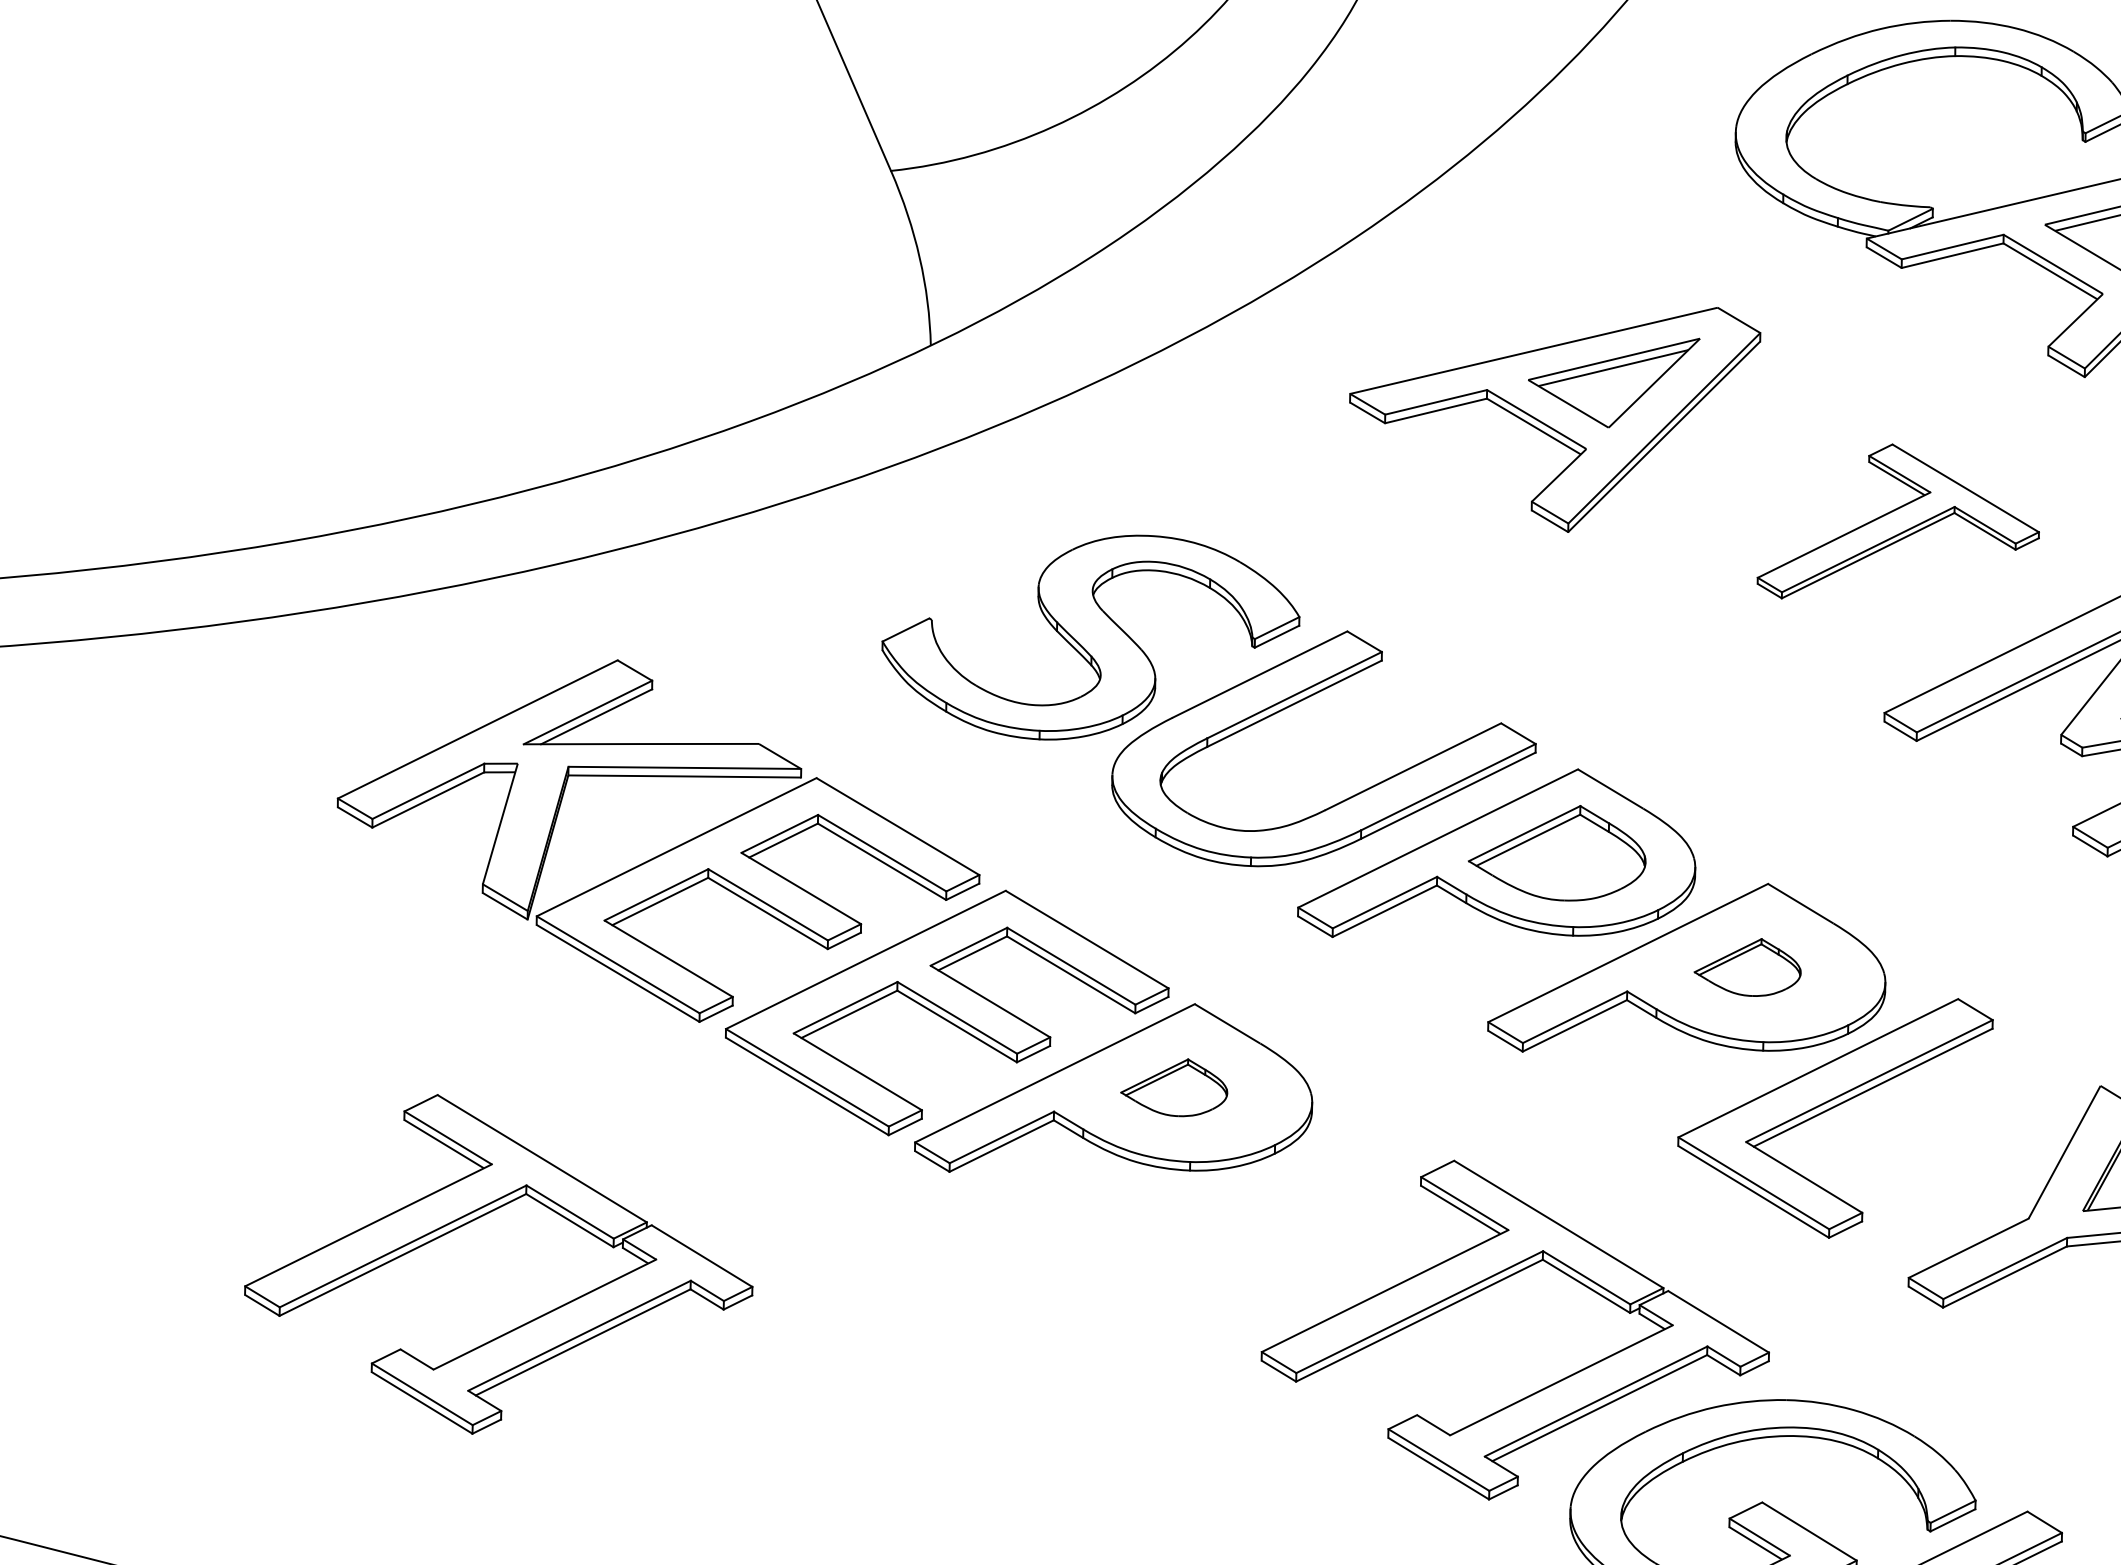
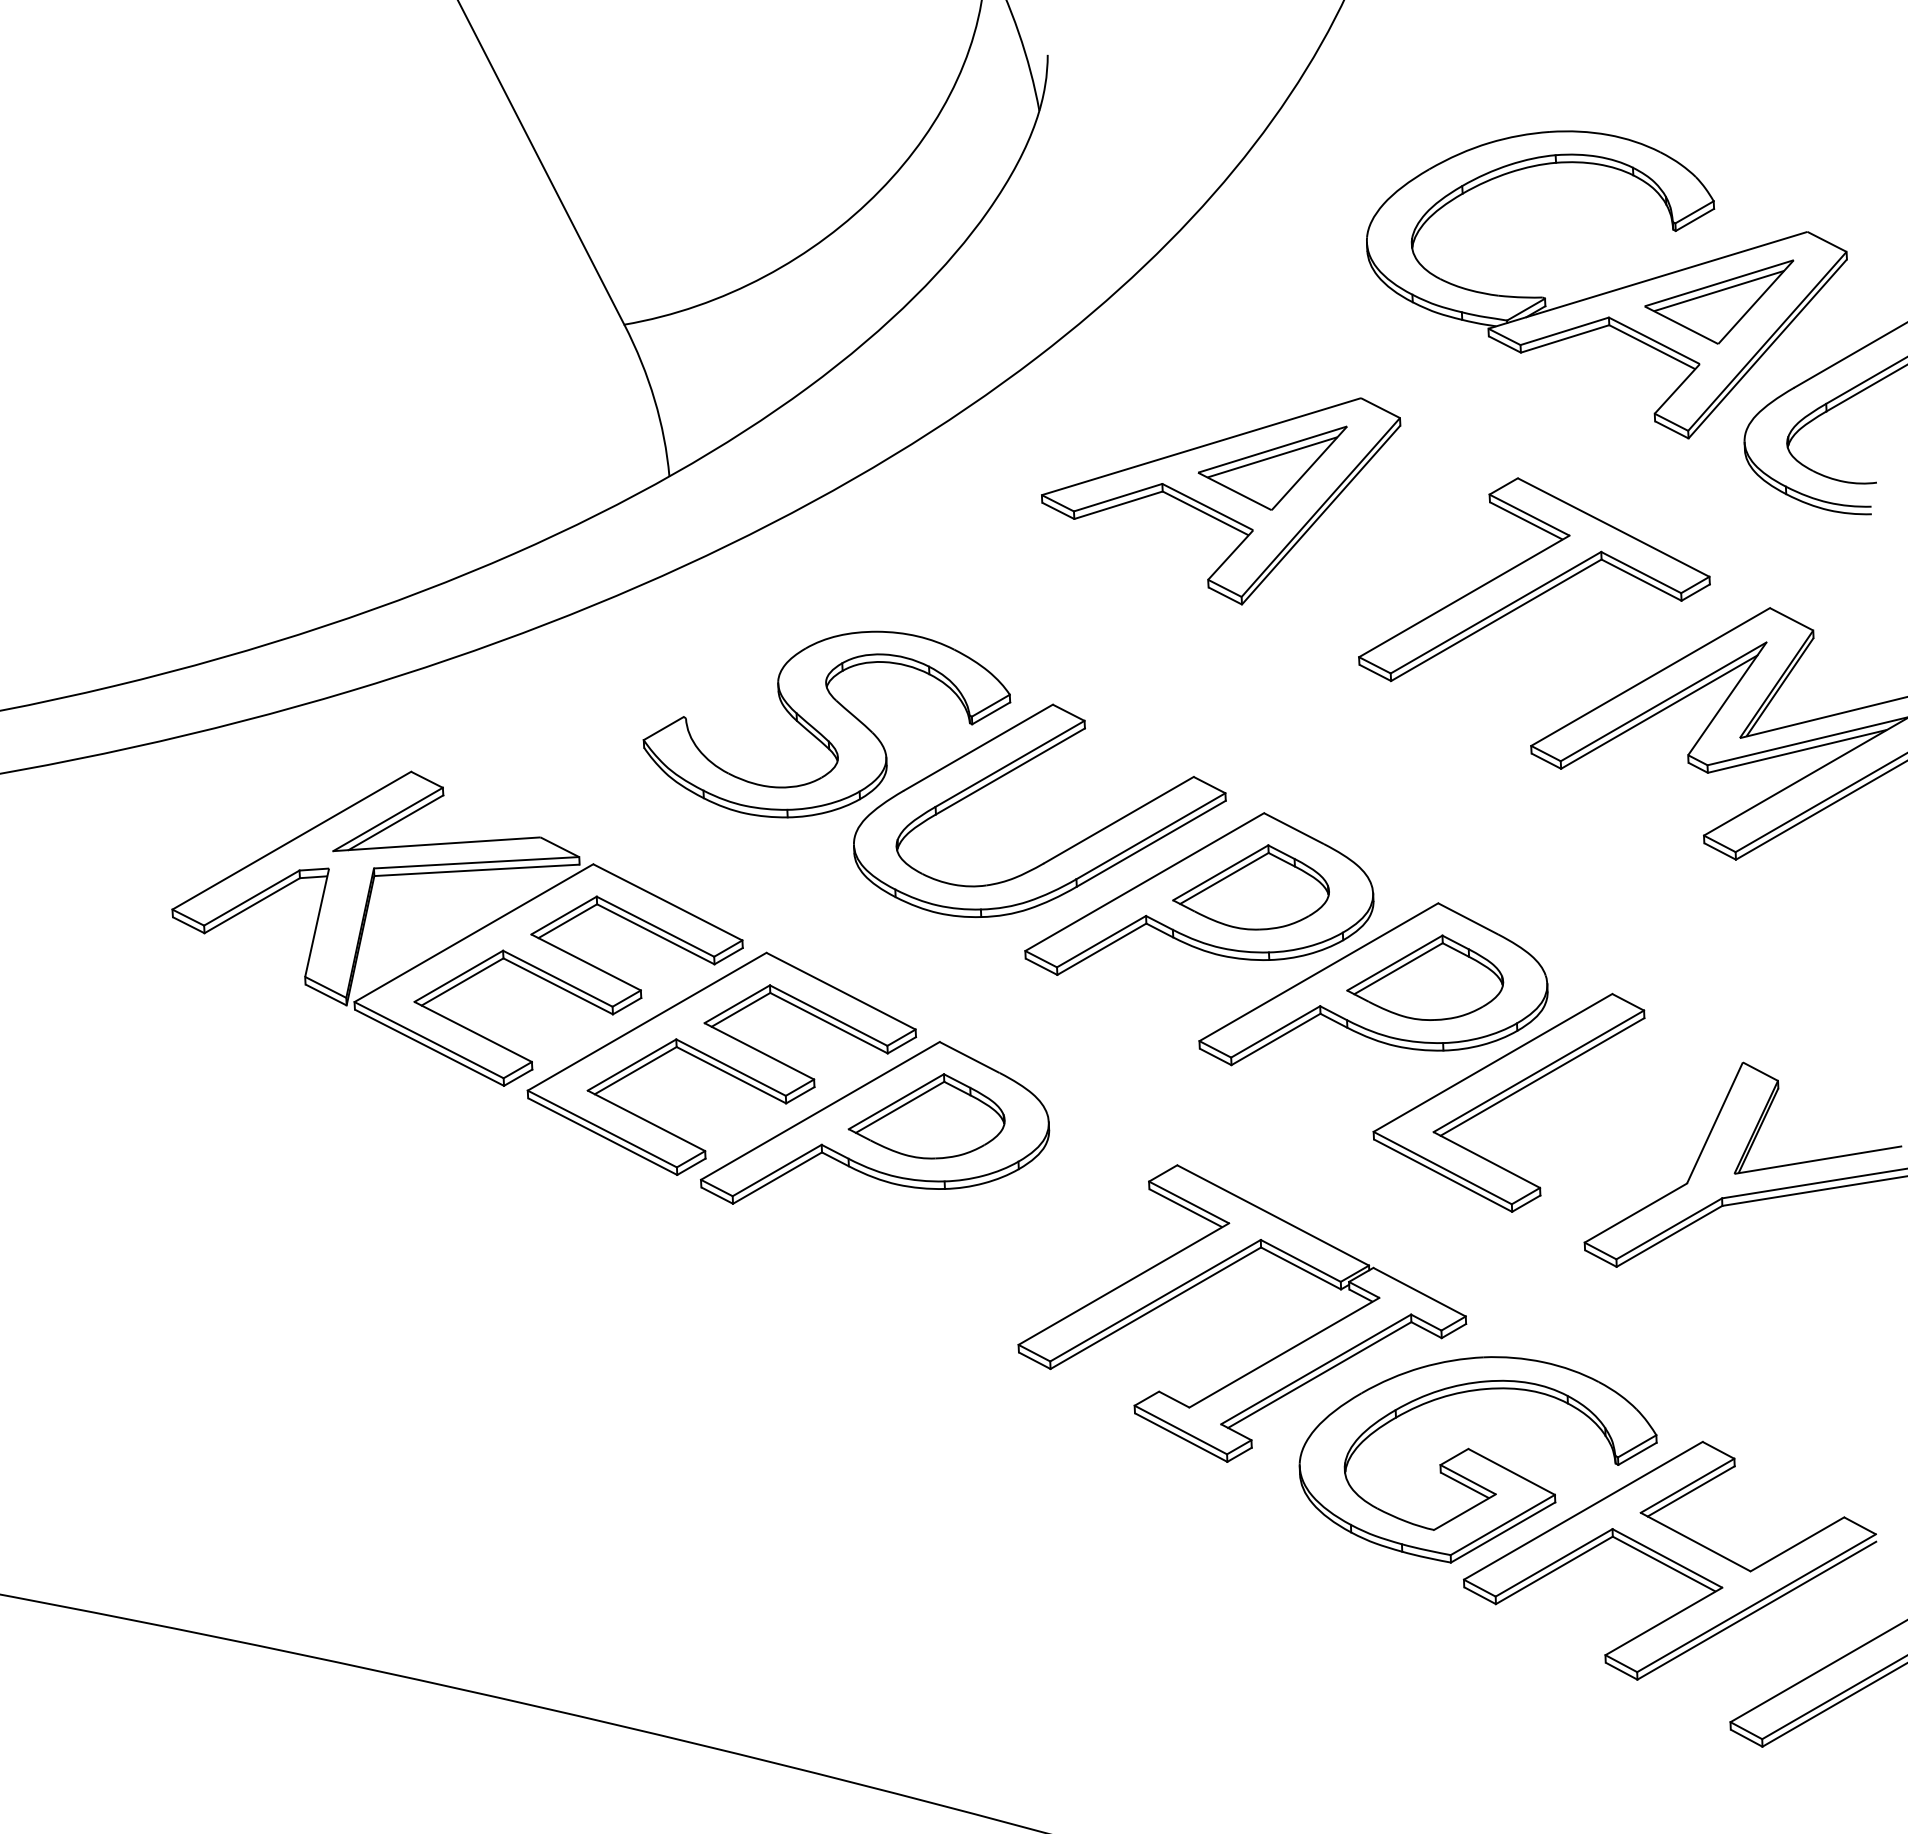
part: (1900, 525) -> (1534, 579), size x1.43
part: (1748, 966) -> (1425, 977), size x1.67
part: (1174, 1087) -> (926, 1116), size x1.67
part: (476, 1220) -> (318, 1273), removed

